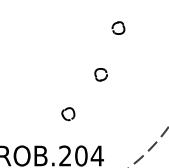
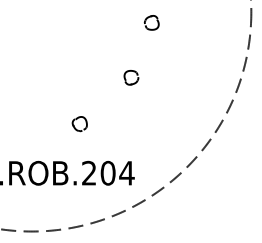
part: (68, 114) -> (79, 124), moved

